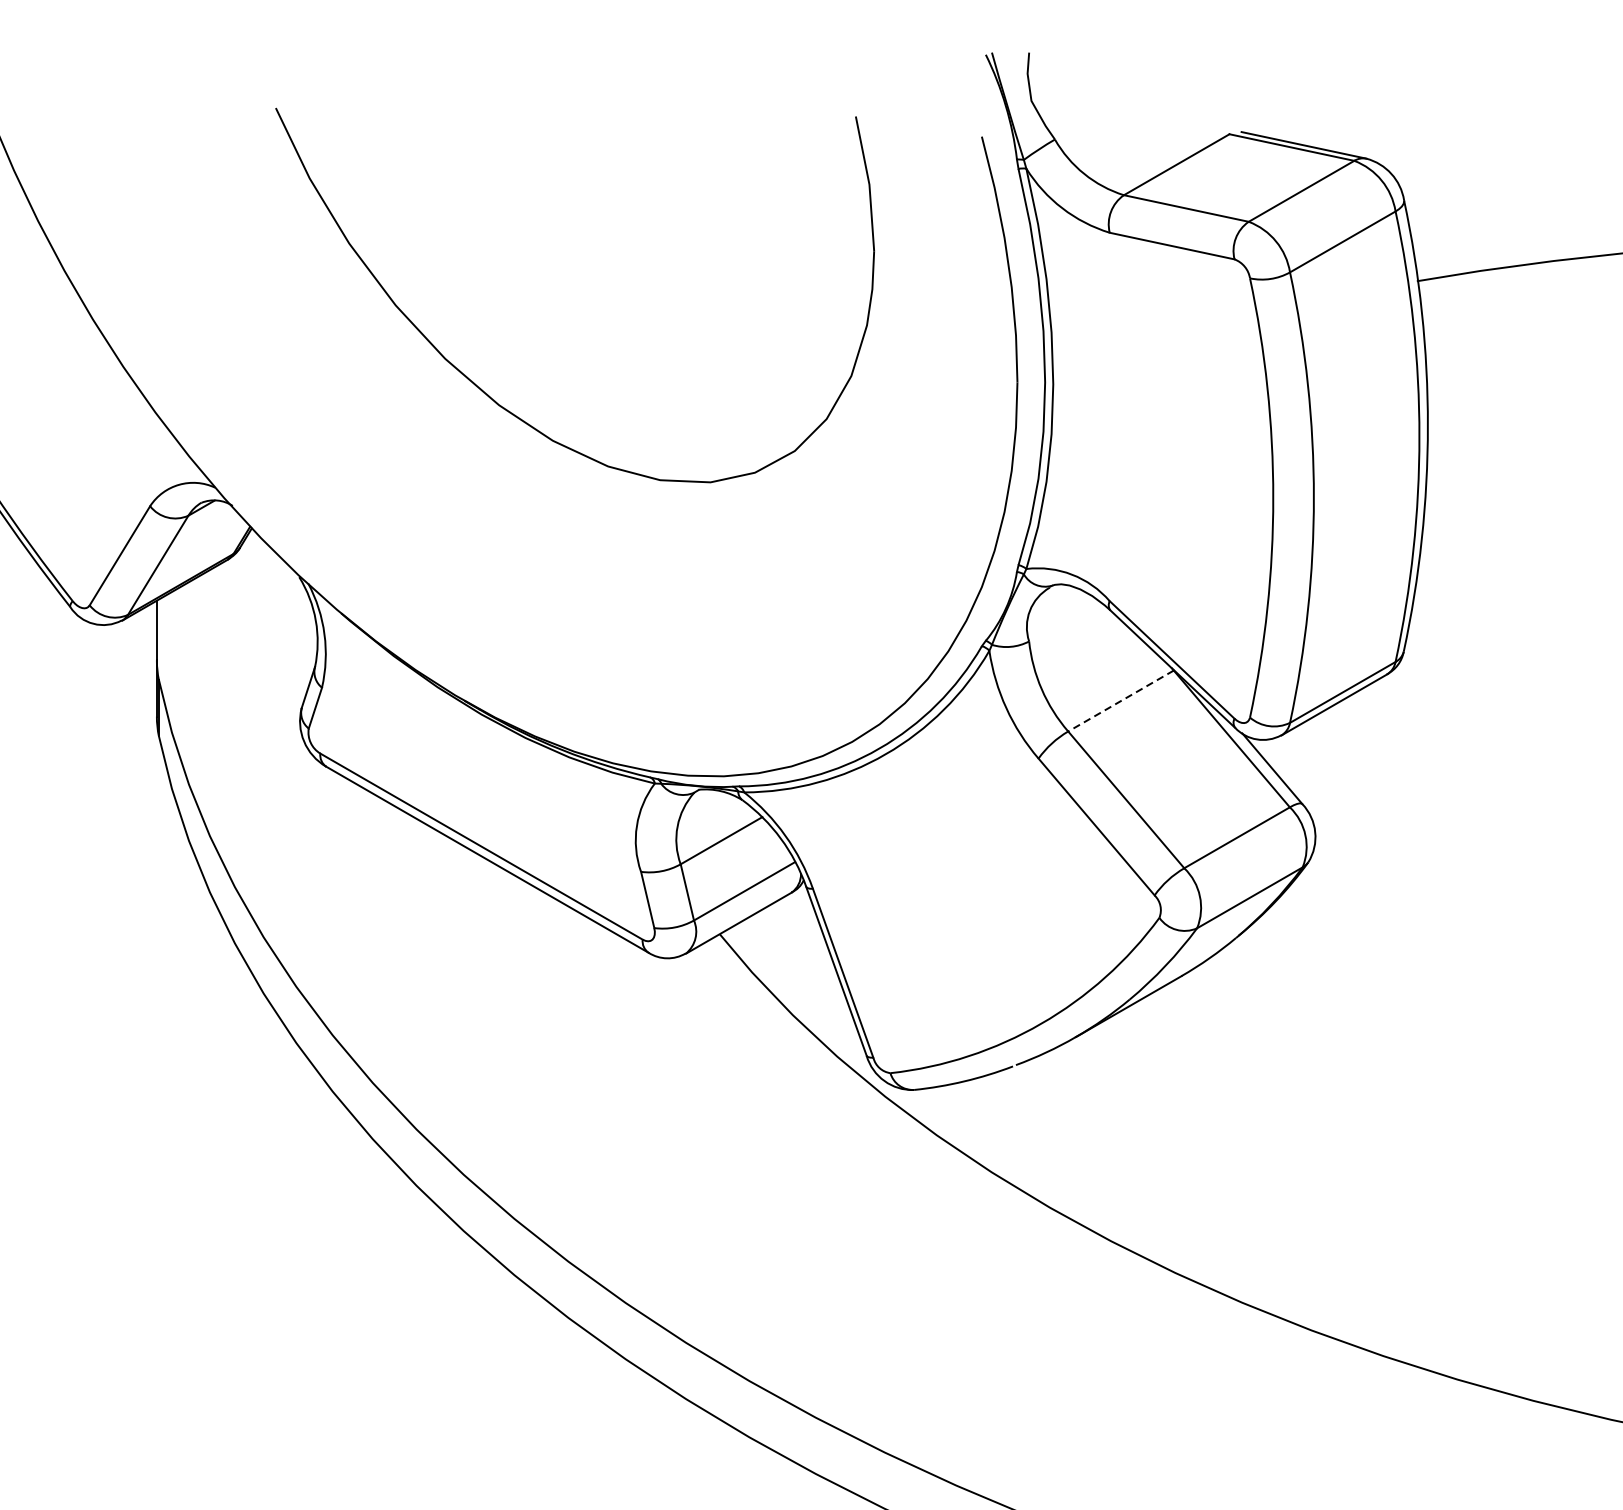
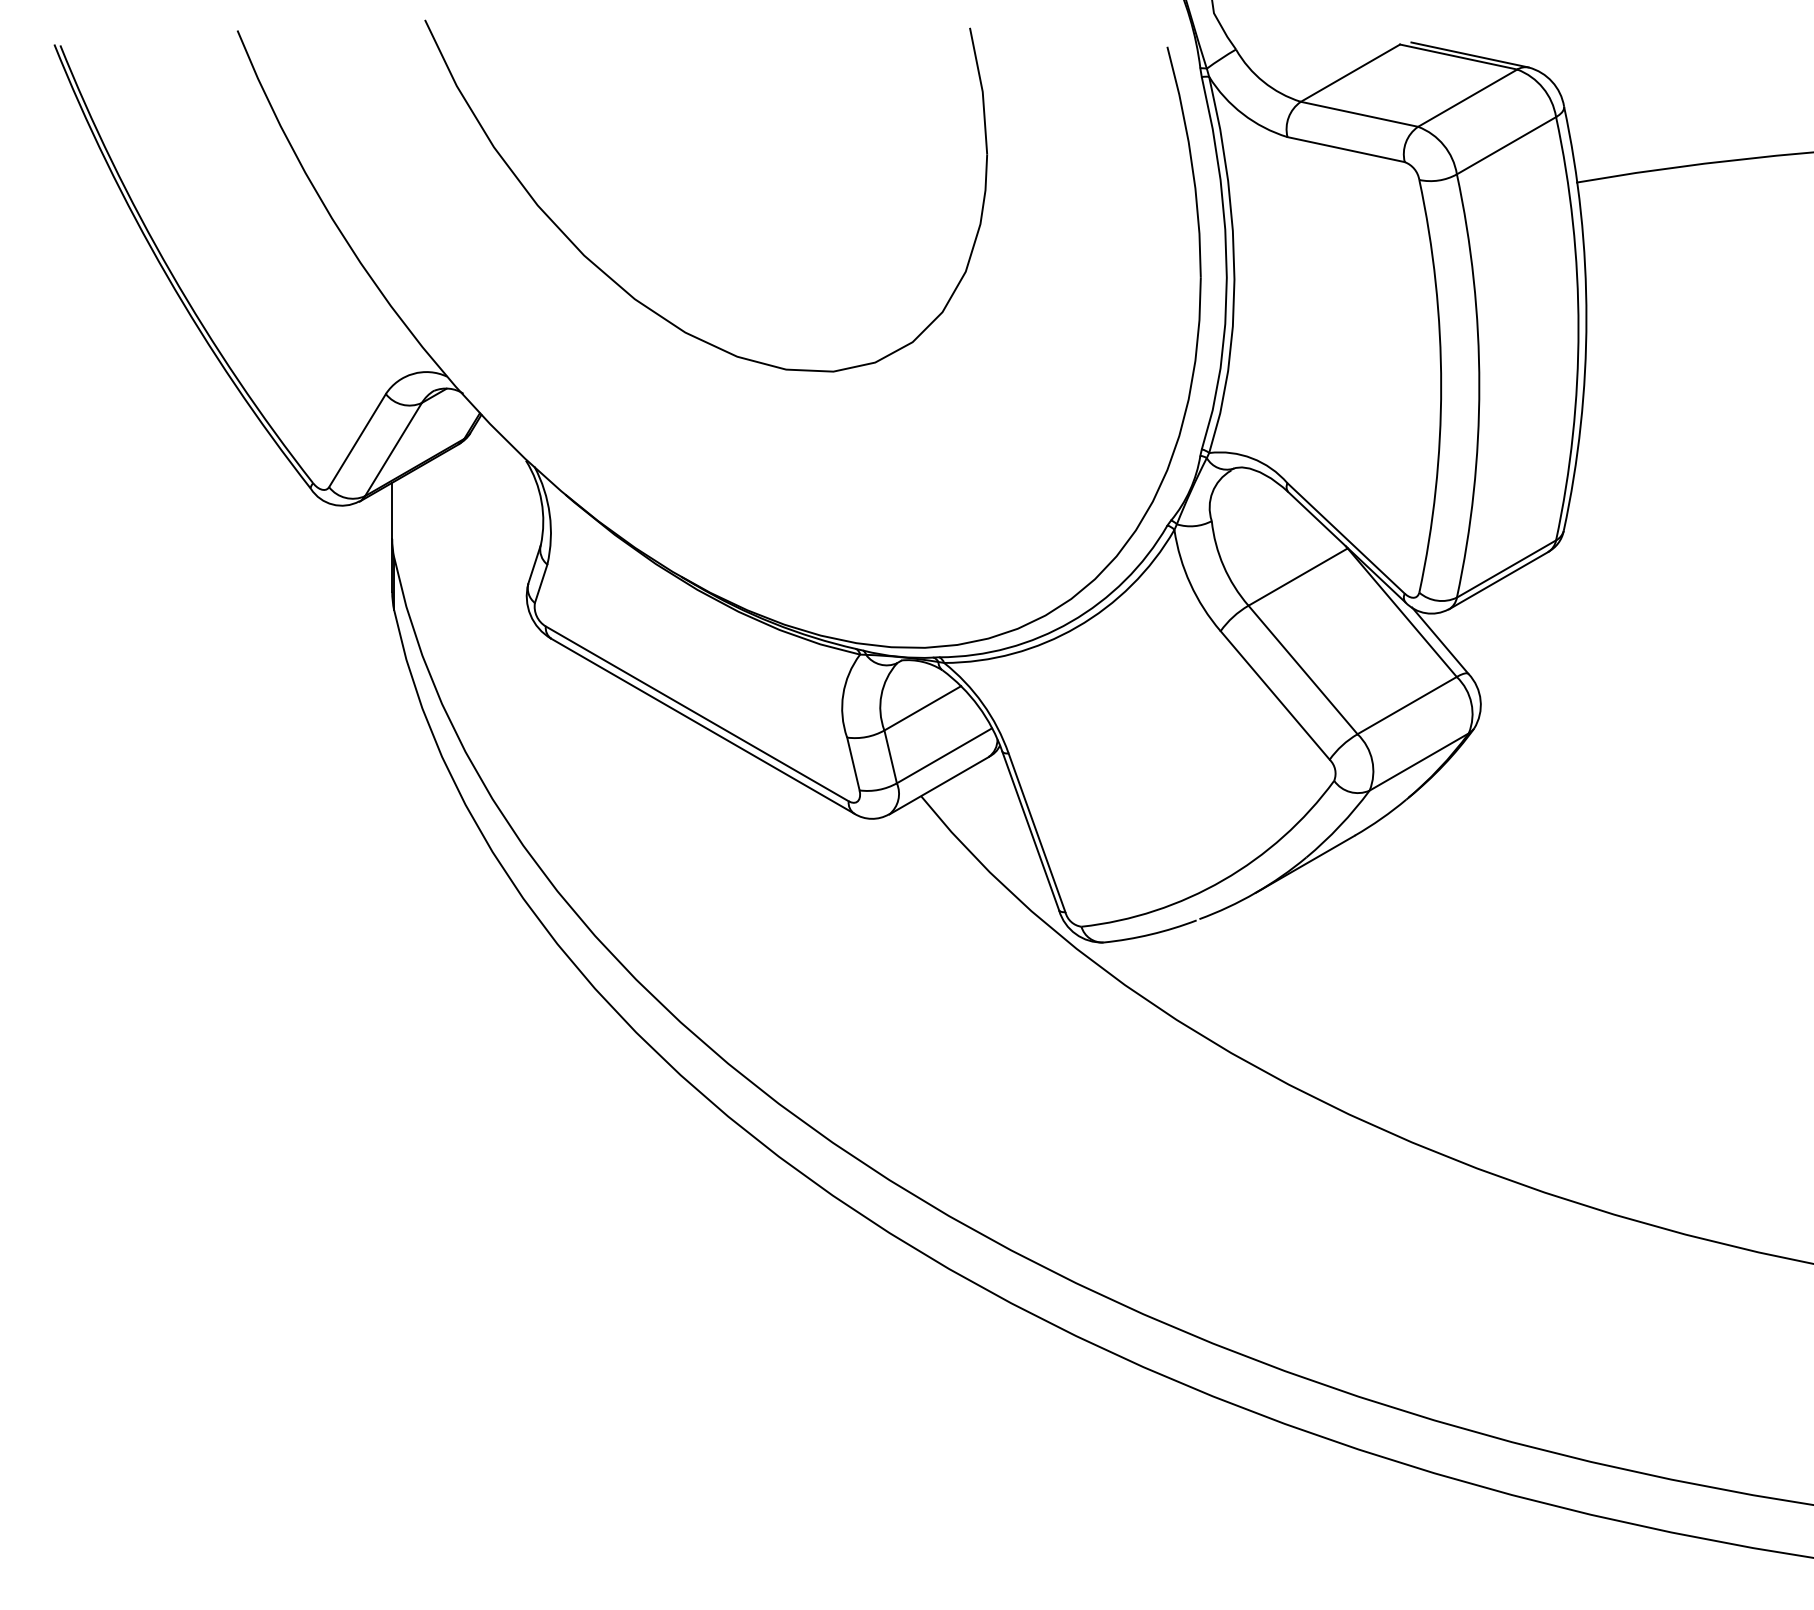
part: (489, 394) -> (625, 289), moved
line: (1120, 701) -> (1297, 577), dashed -> solid

